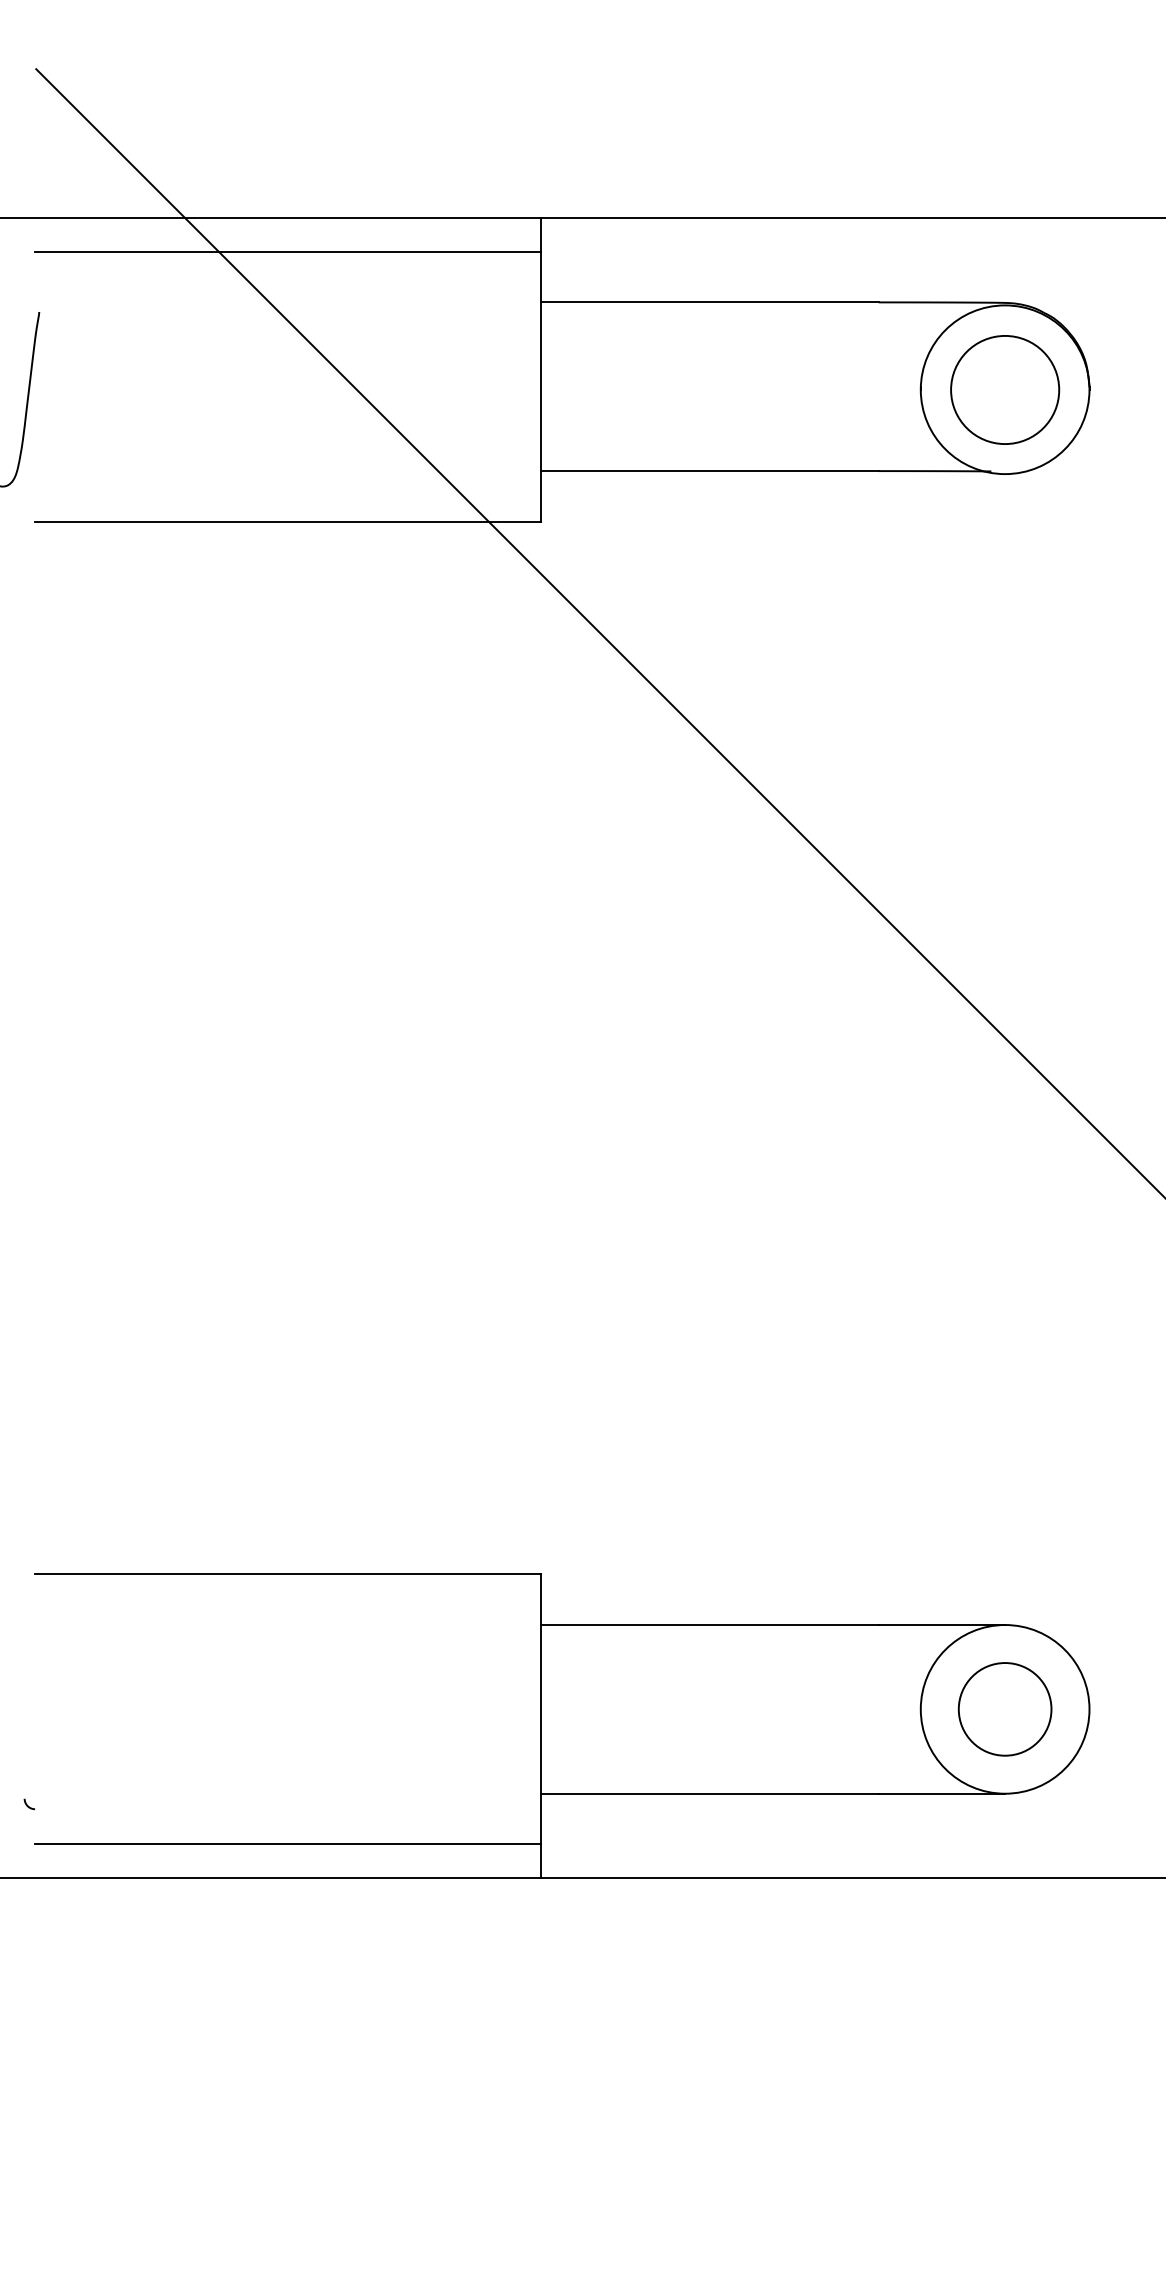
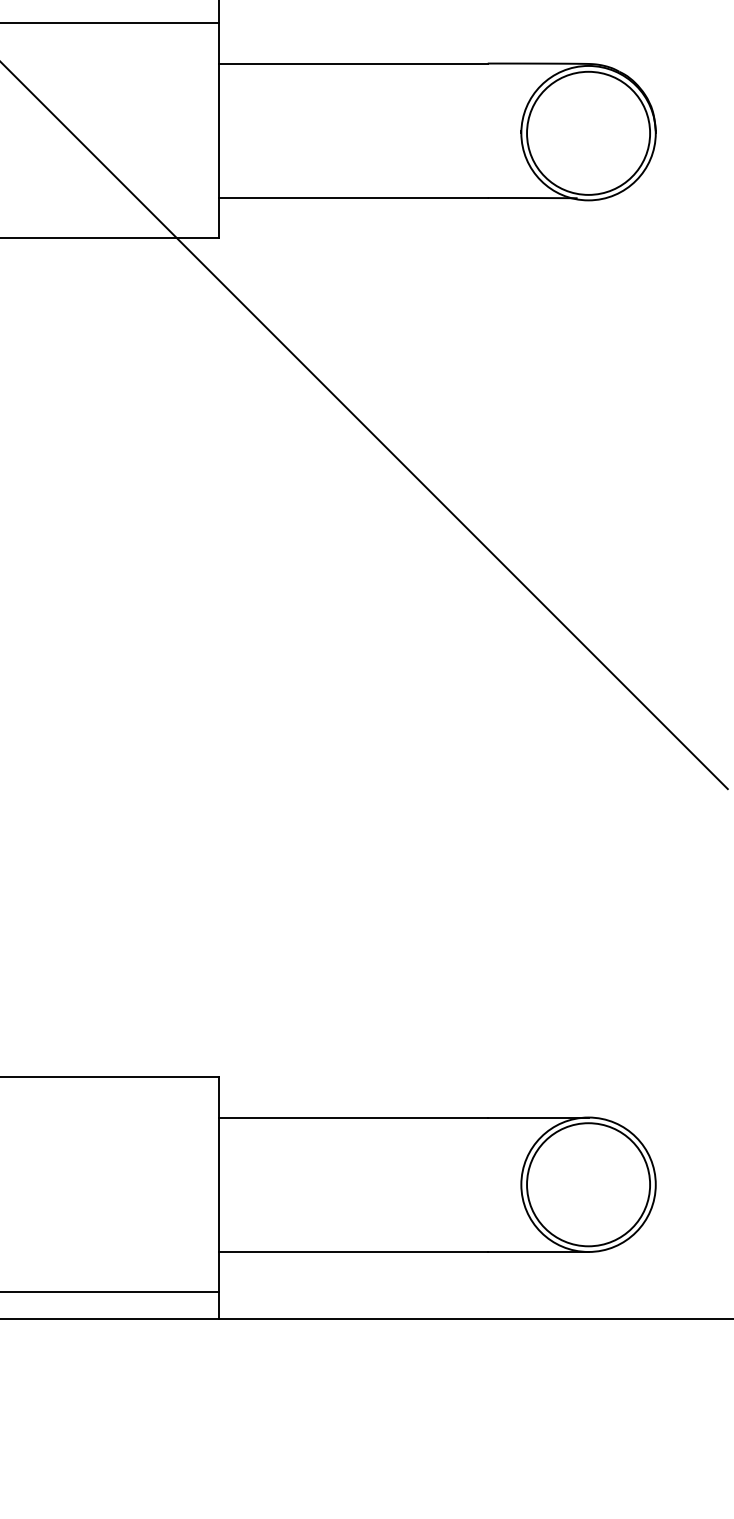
circle: (1004, 389) -> (588, 132), size x1.43
circle: (1004, 1709) -> (588, 1184), size x1.67

